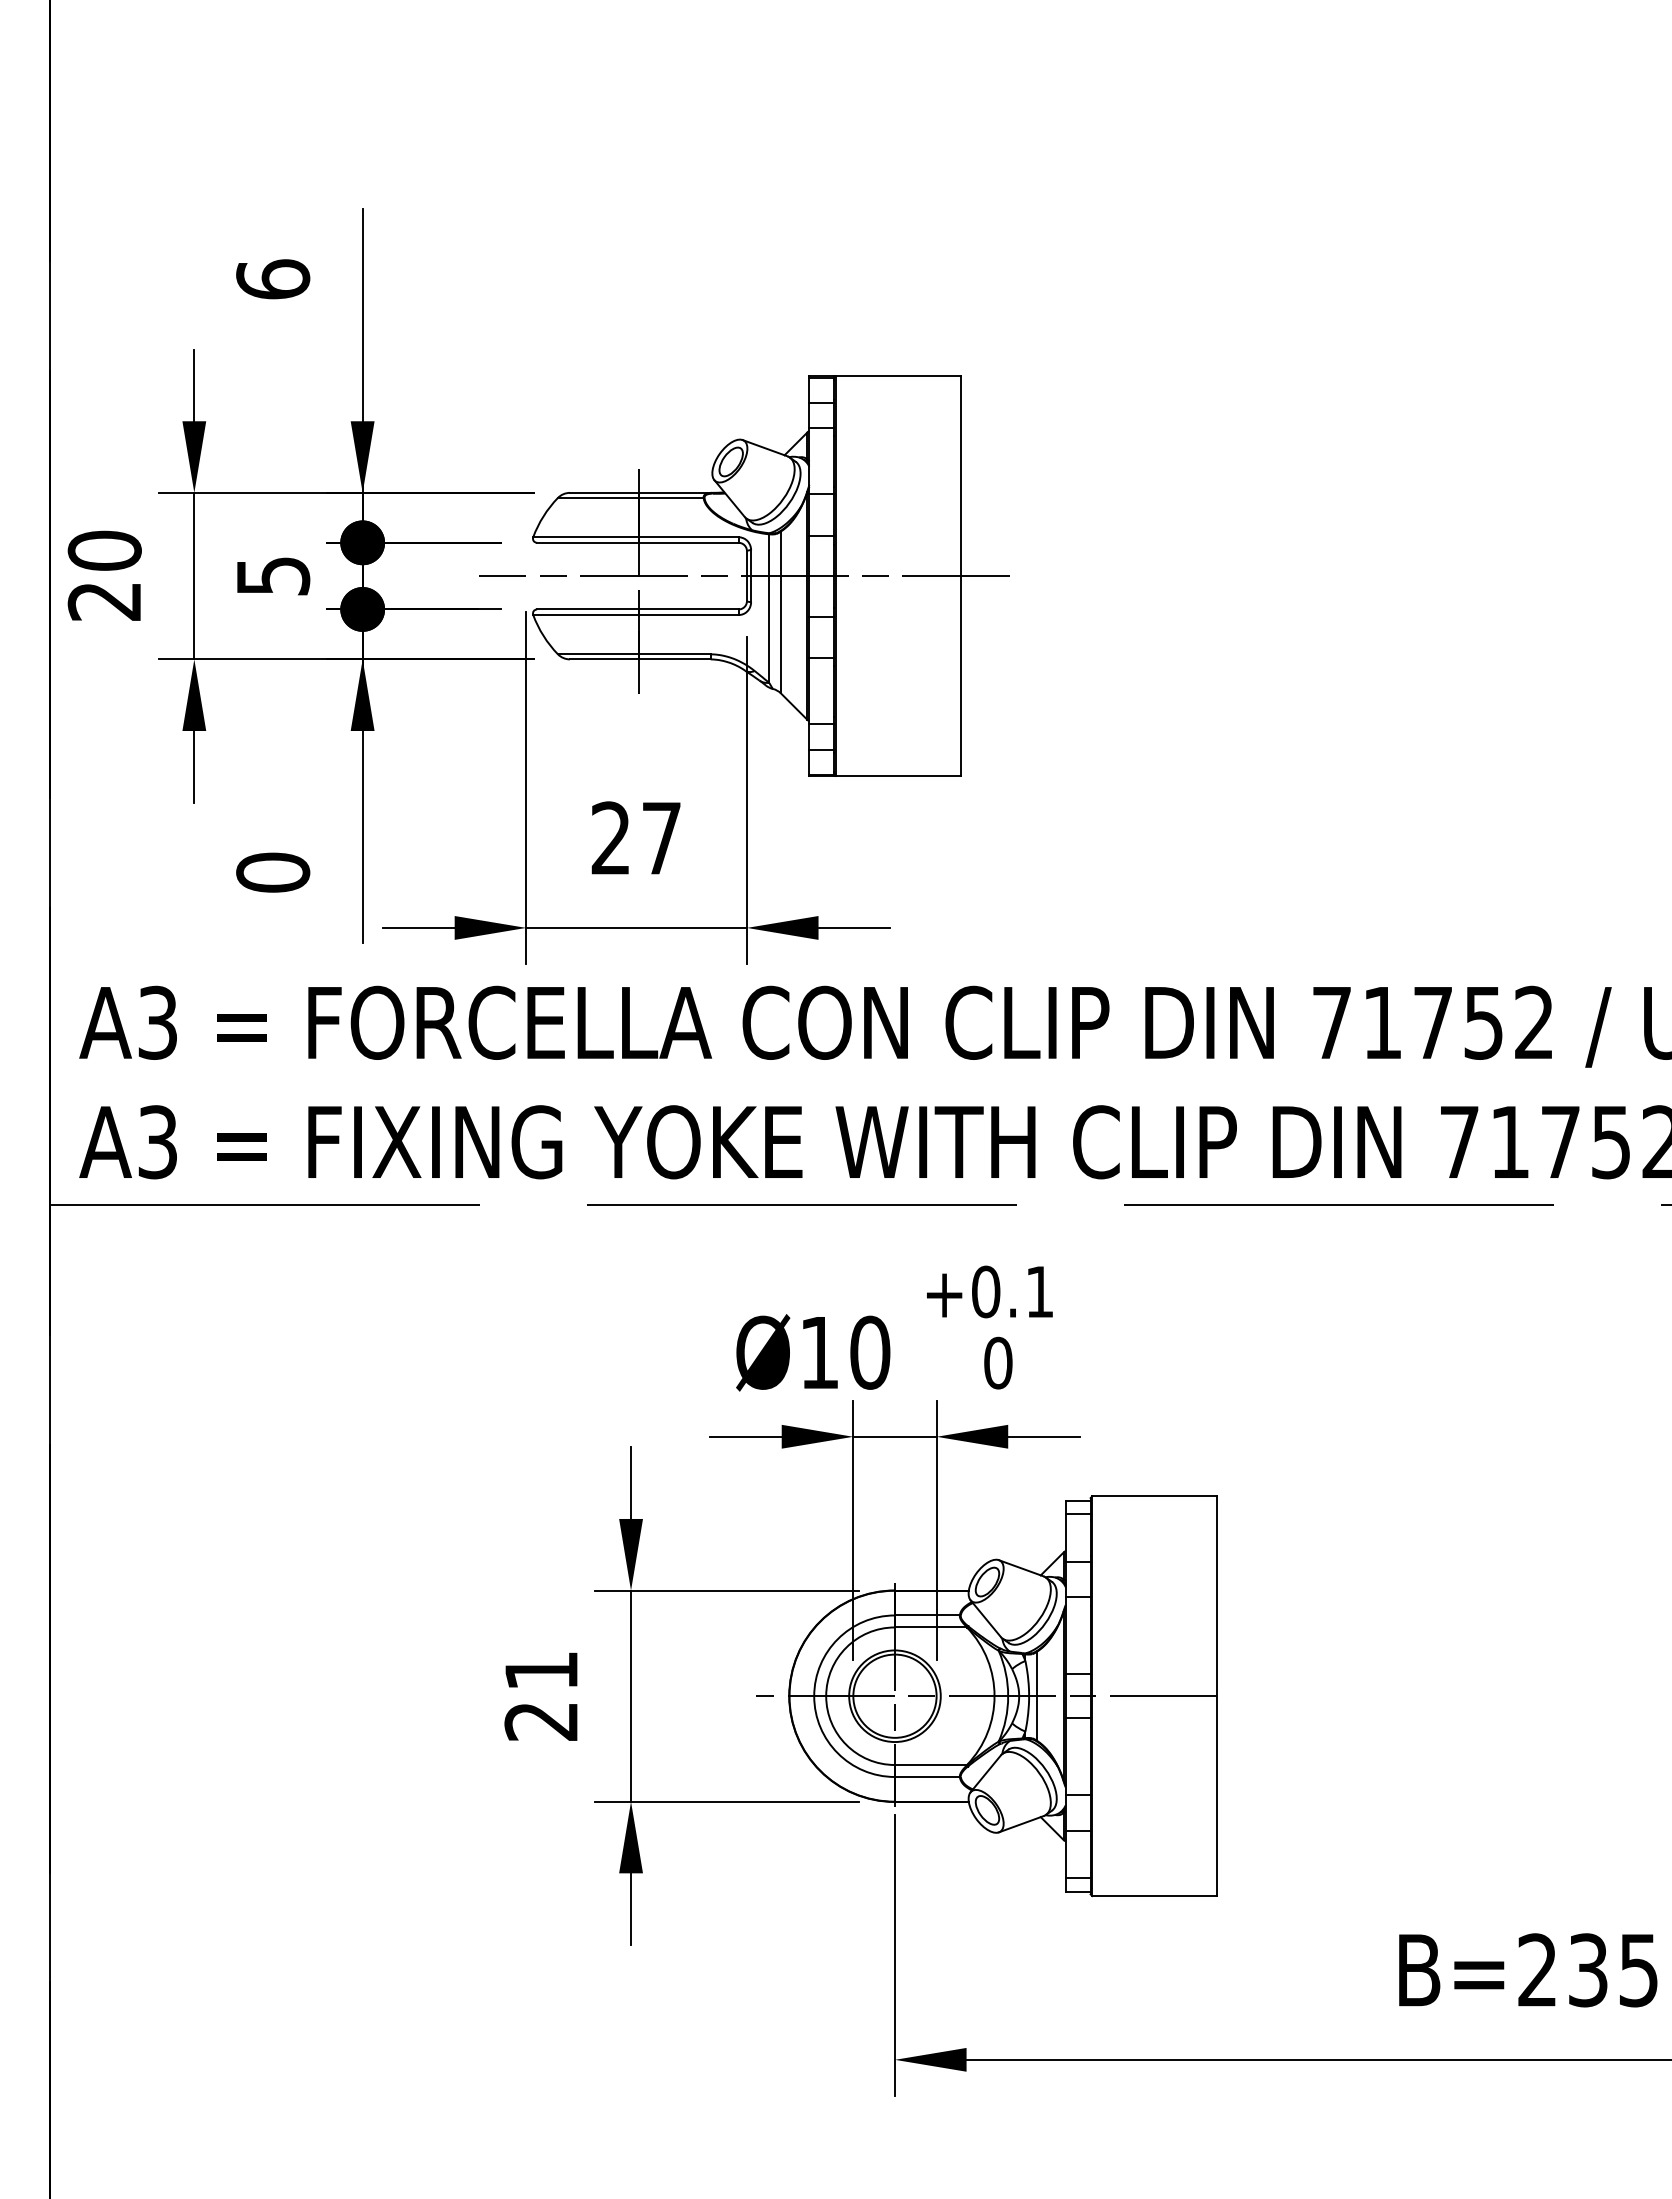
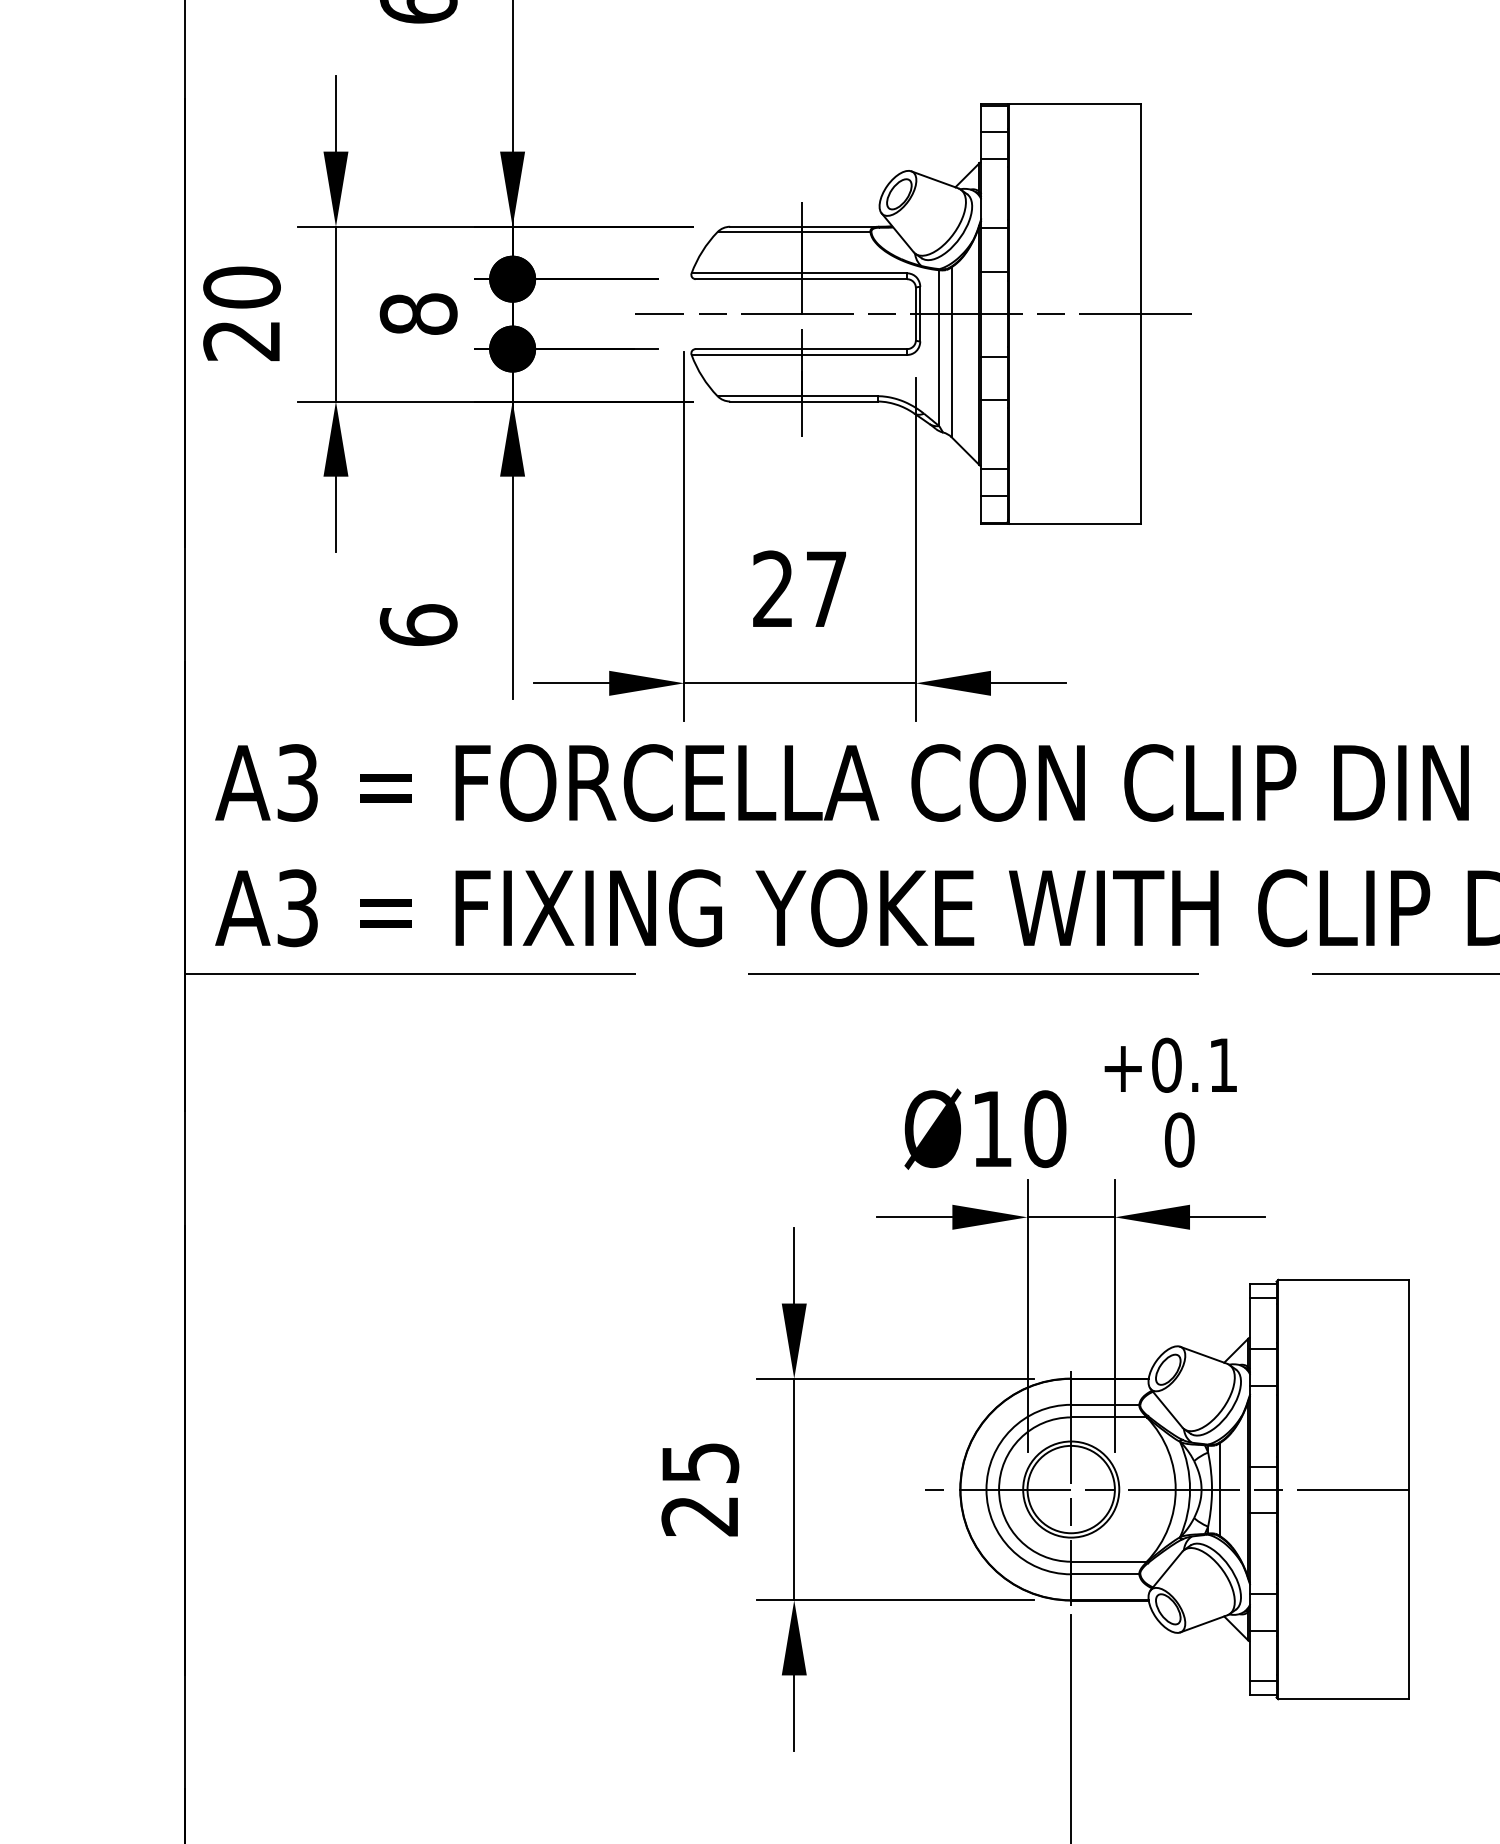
text: (273, 575) -> (419, 313), 5 -> 8
text: (273, 872) -> (419, 625), 0 -> 6
text: (541, 1670) -> (700, 1462), 21 -> 25

